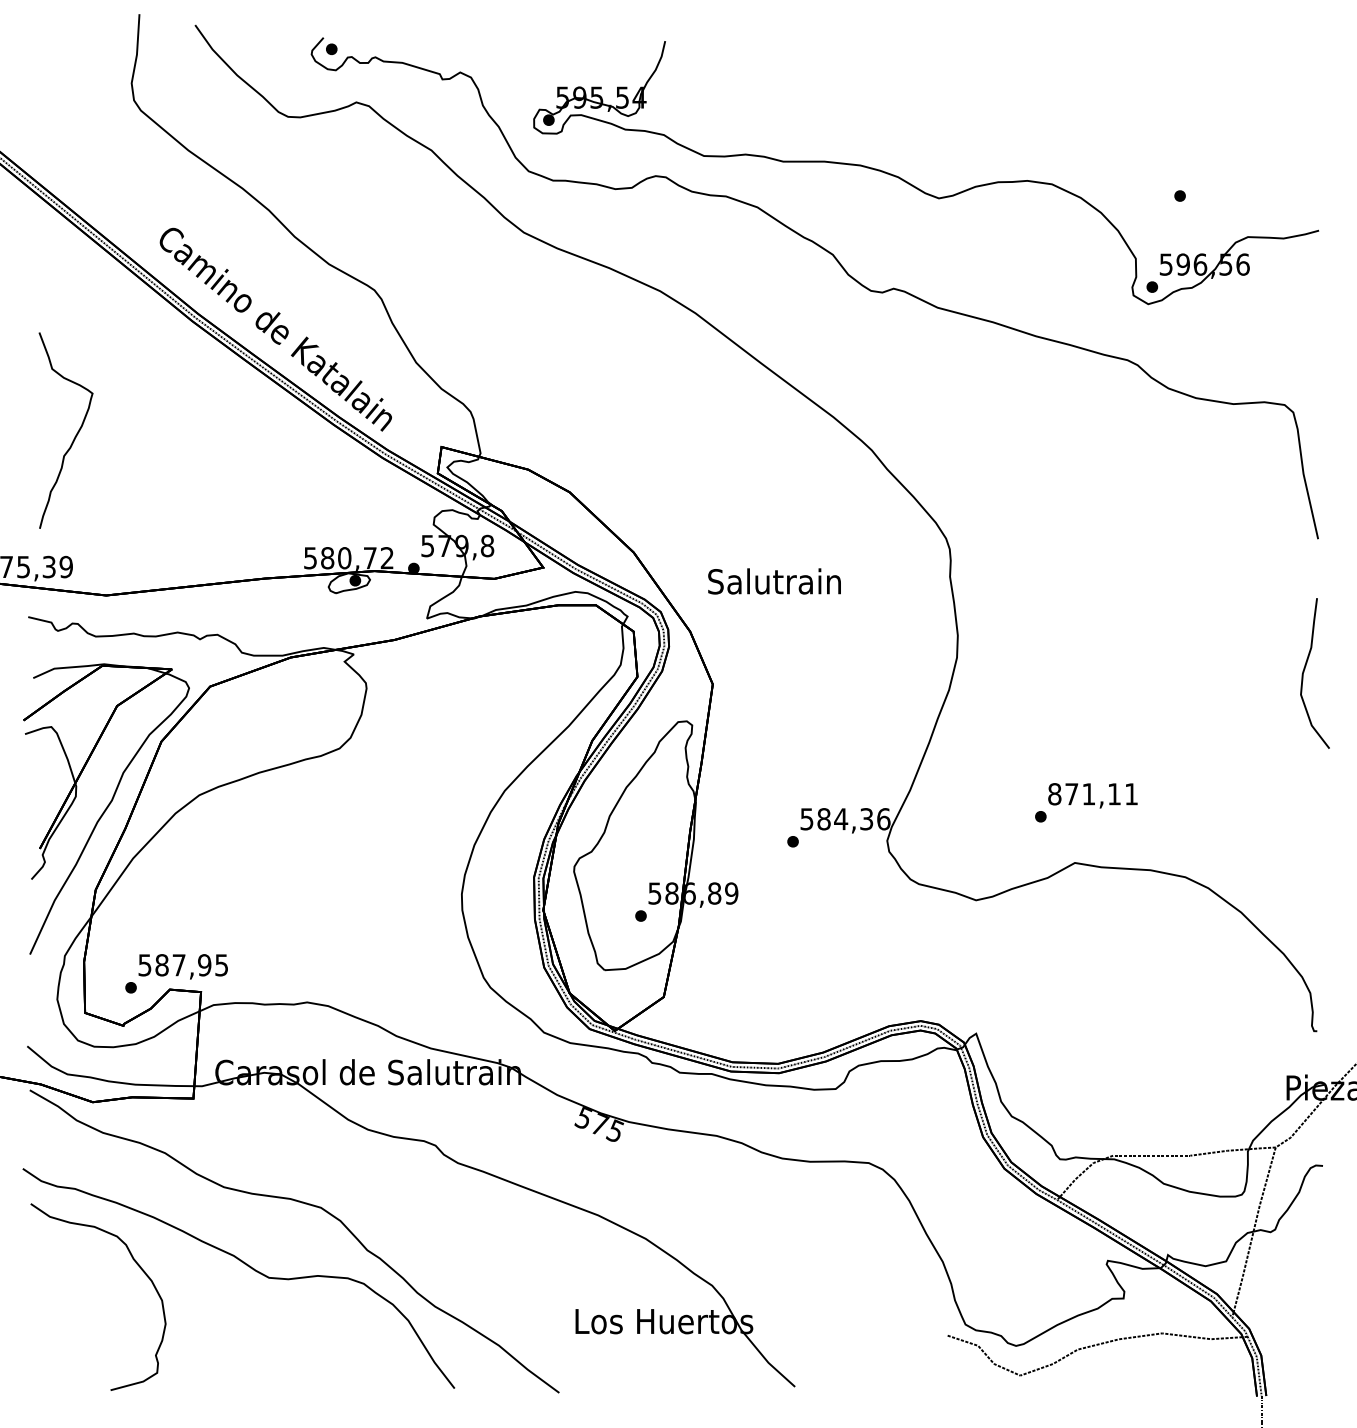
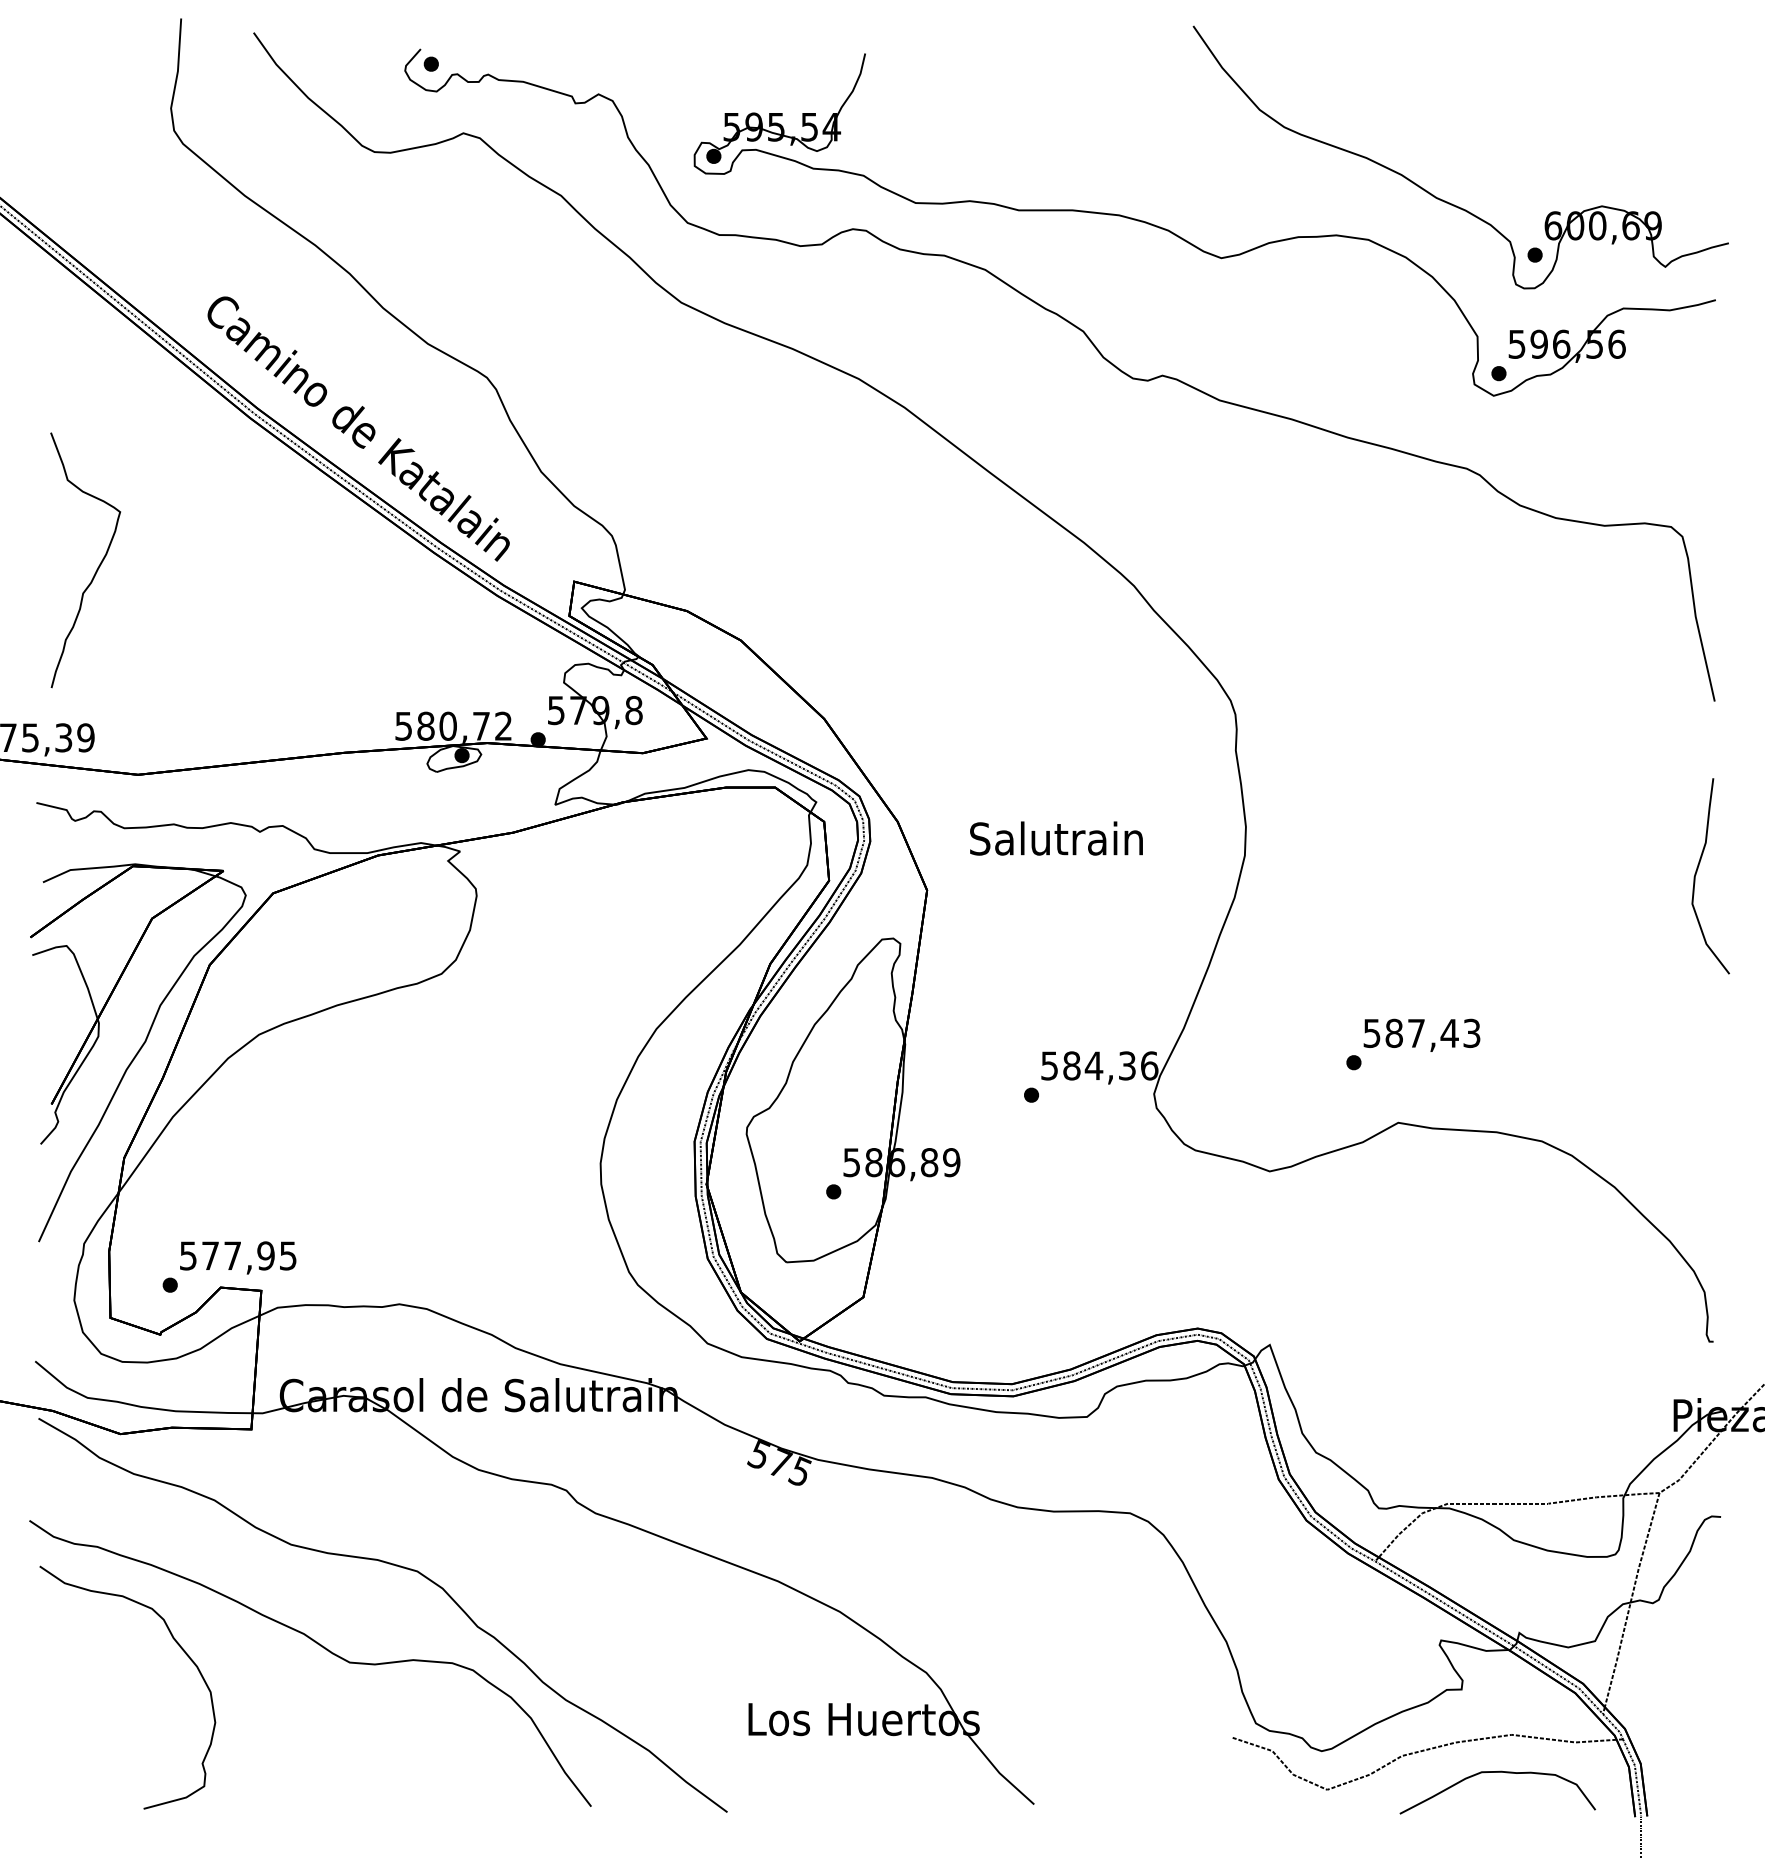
part: (1111, 154) -> (1445, 200), added
text: (774, 581) -> (1056, 838), moved
text: (1092, 794) -> (1421, 1033), 871,11 -> 587,43
text: (162, 964) -> (210, 1255), 587,95 -> 577,95
curve: (1151, 1362) -> (1497, 1772), added

